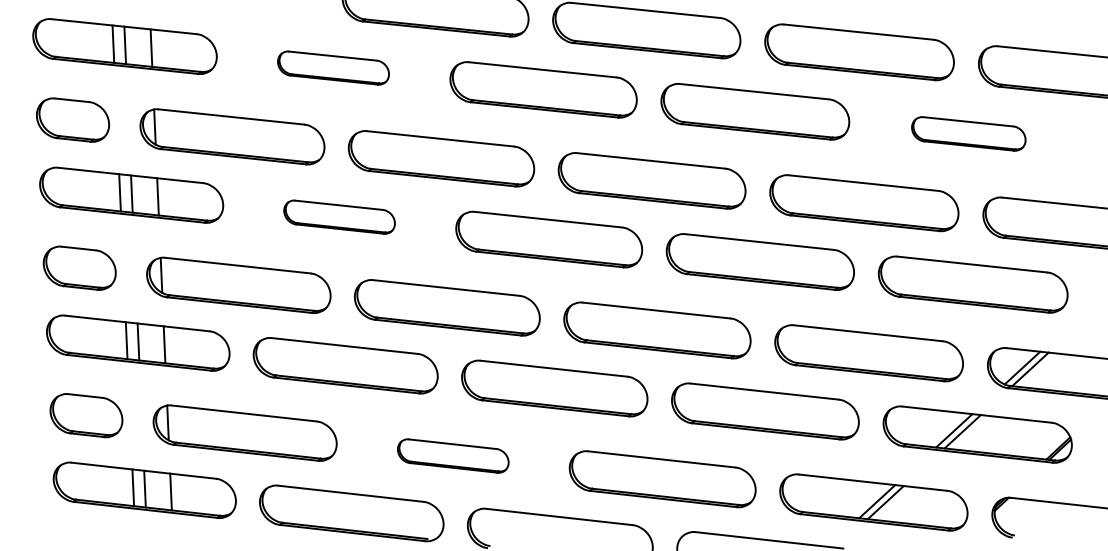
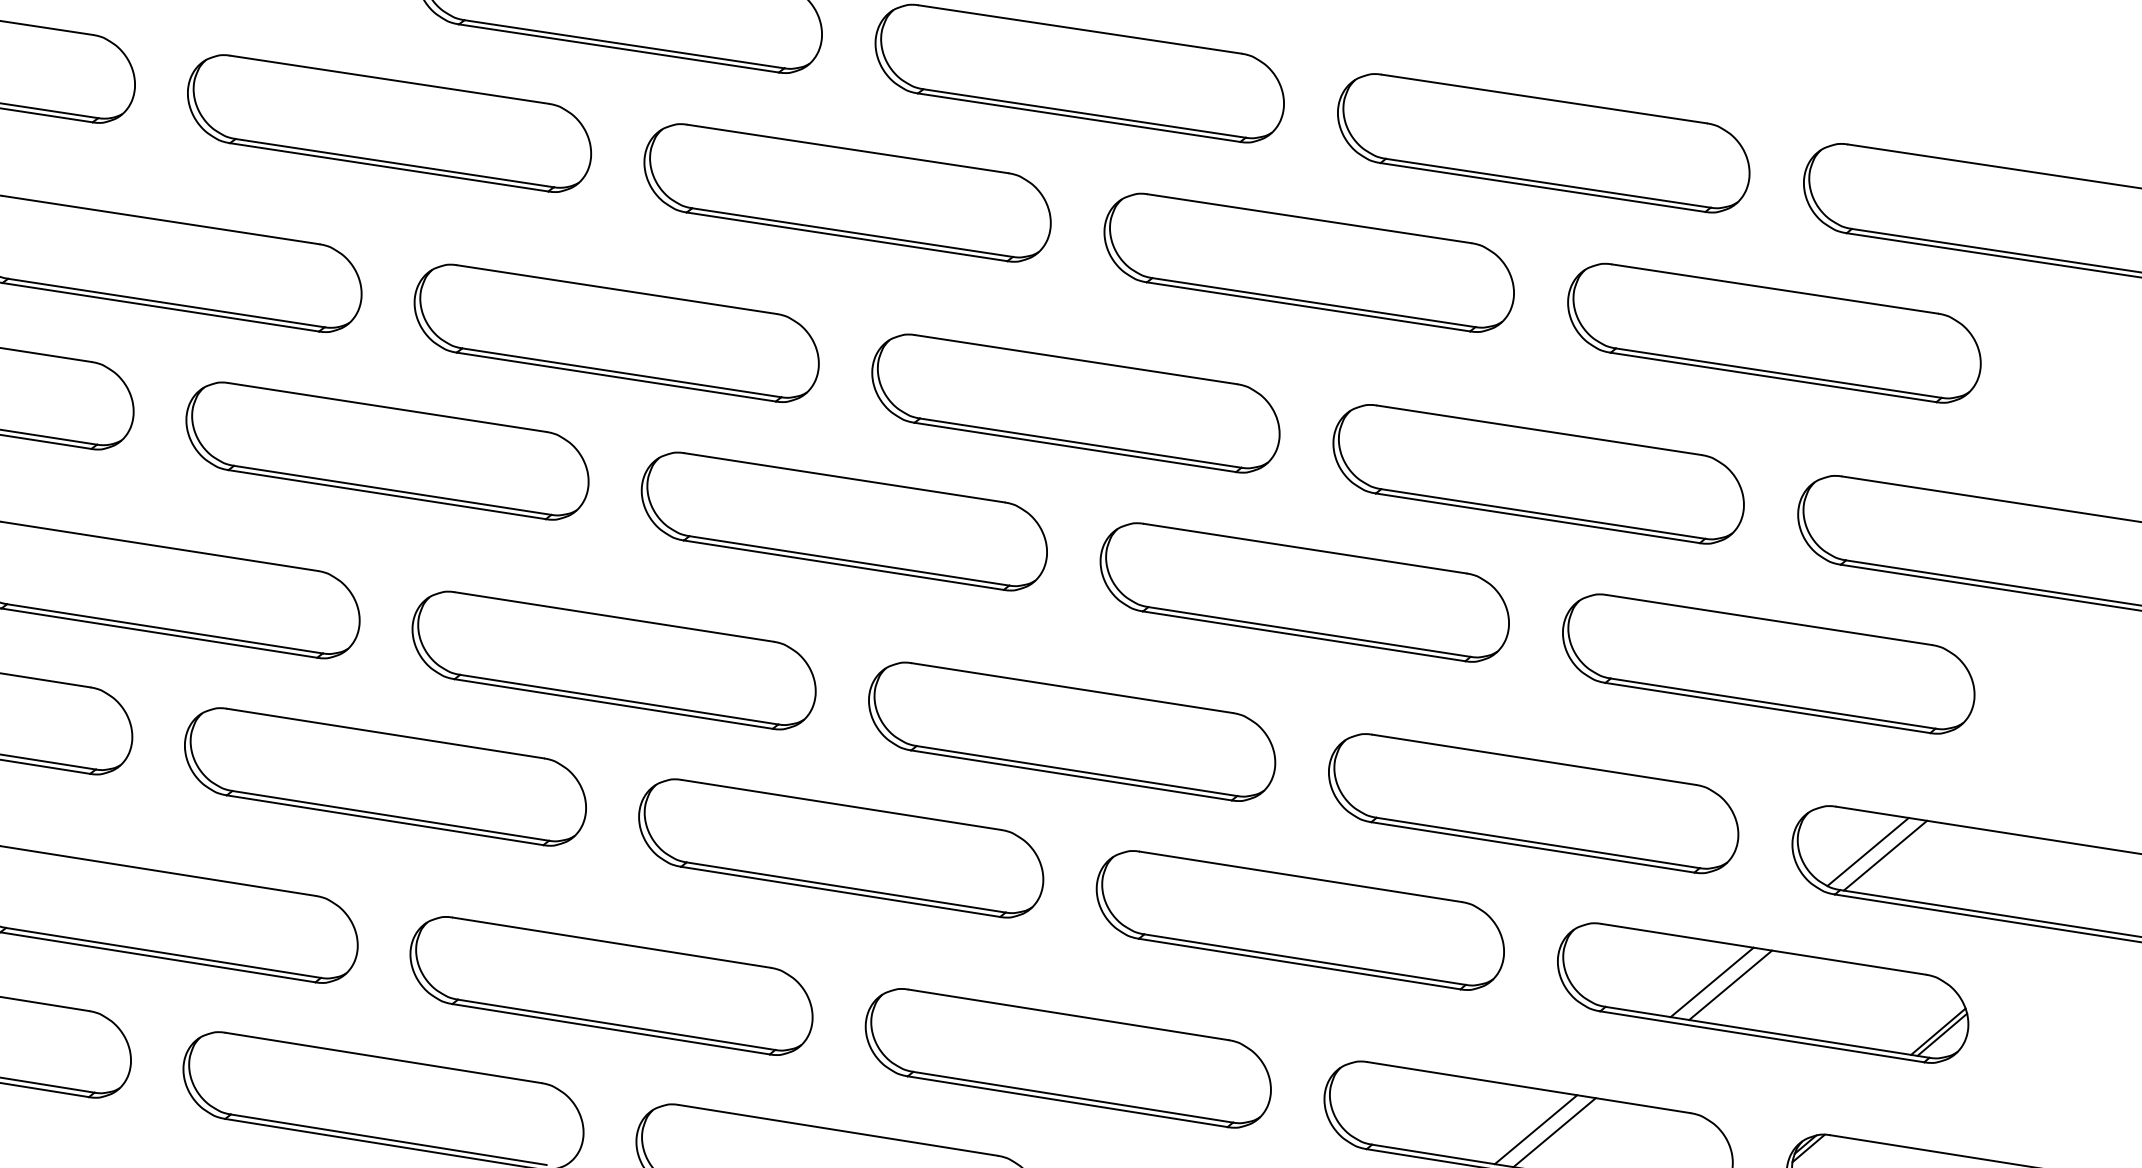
part: (333, 67) -> (389, 122), size x1.67
part: (968, 133) -> (1774, 332), size x1.67
part: (339, 216) -> (387, 449), size x1.67
part: (453, 455) -> (612, 984), size x1.67

